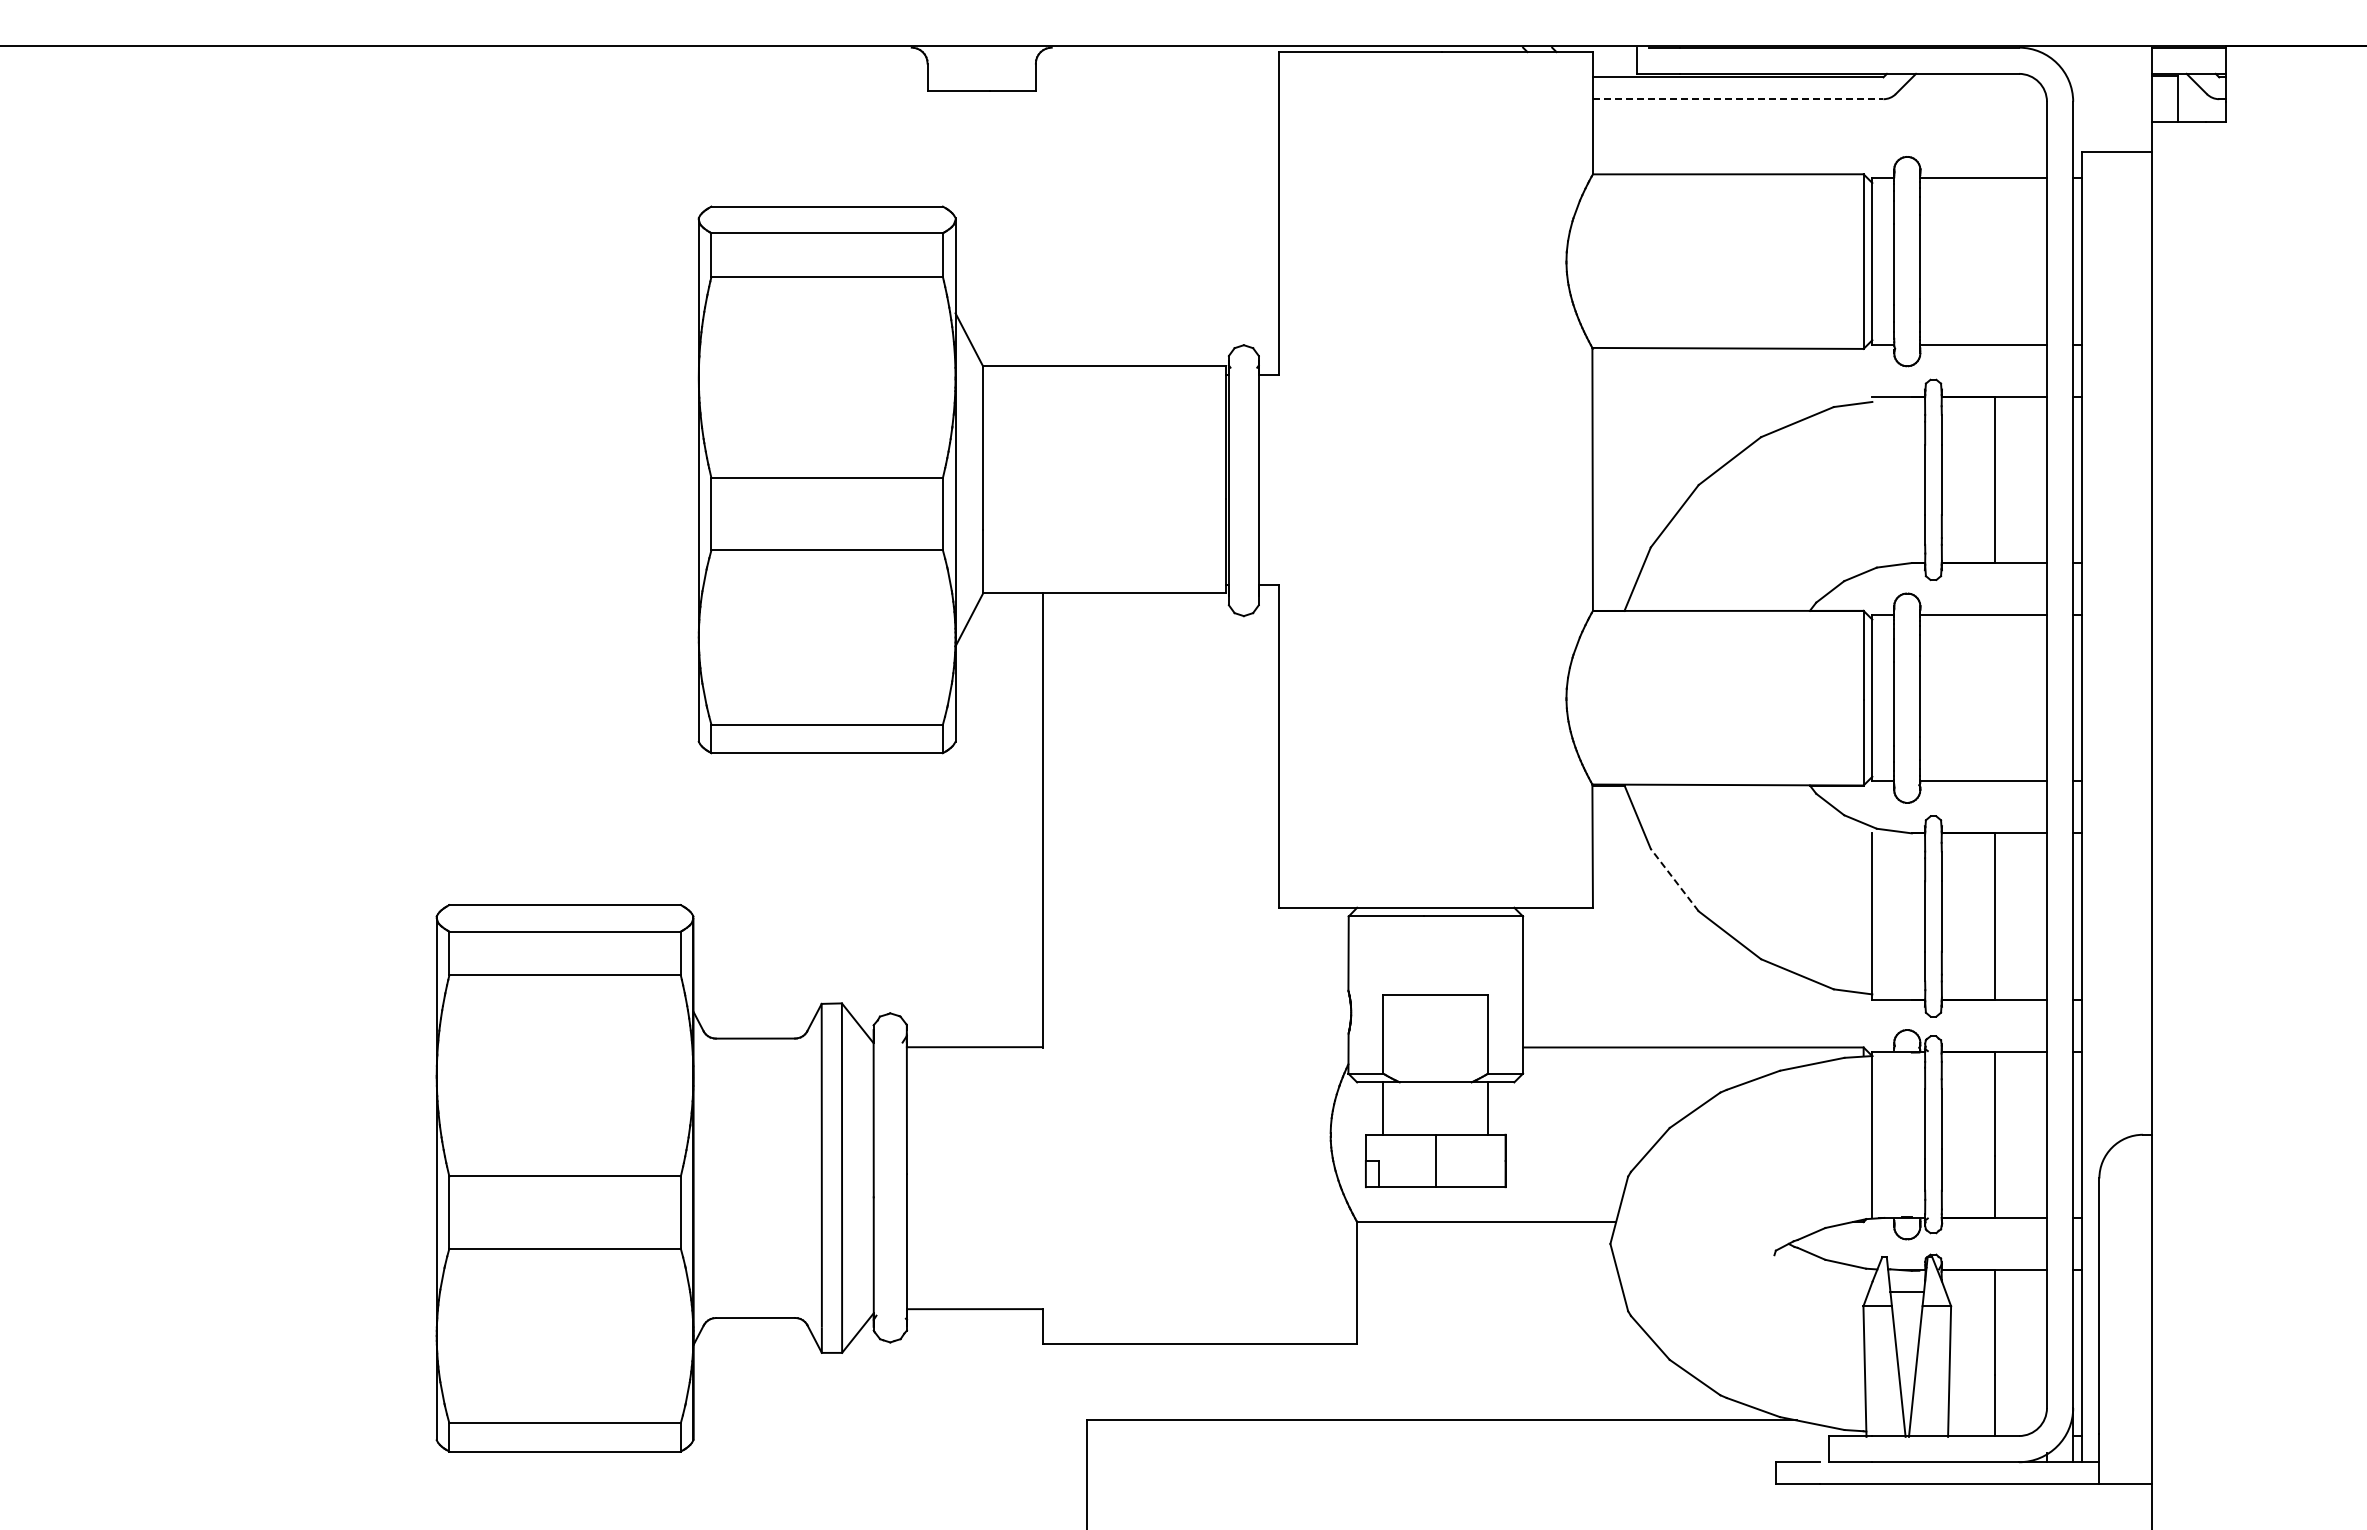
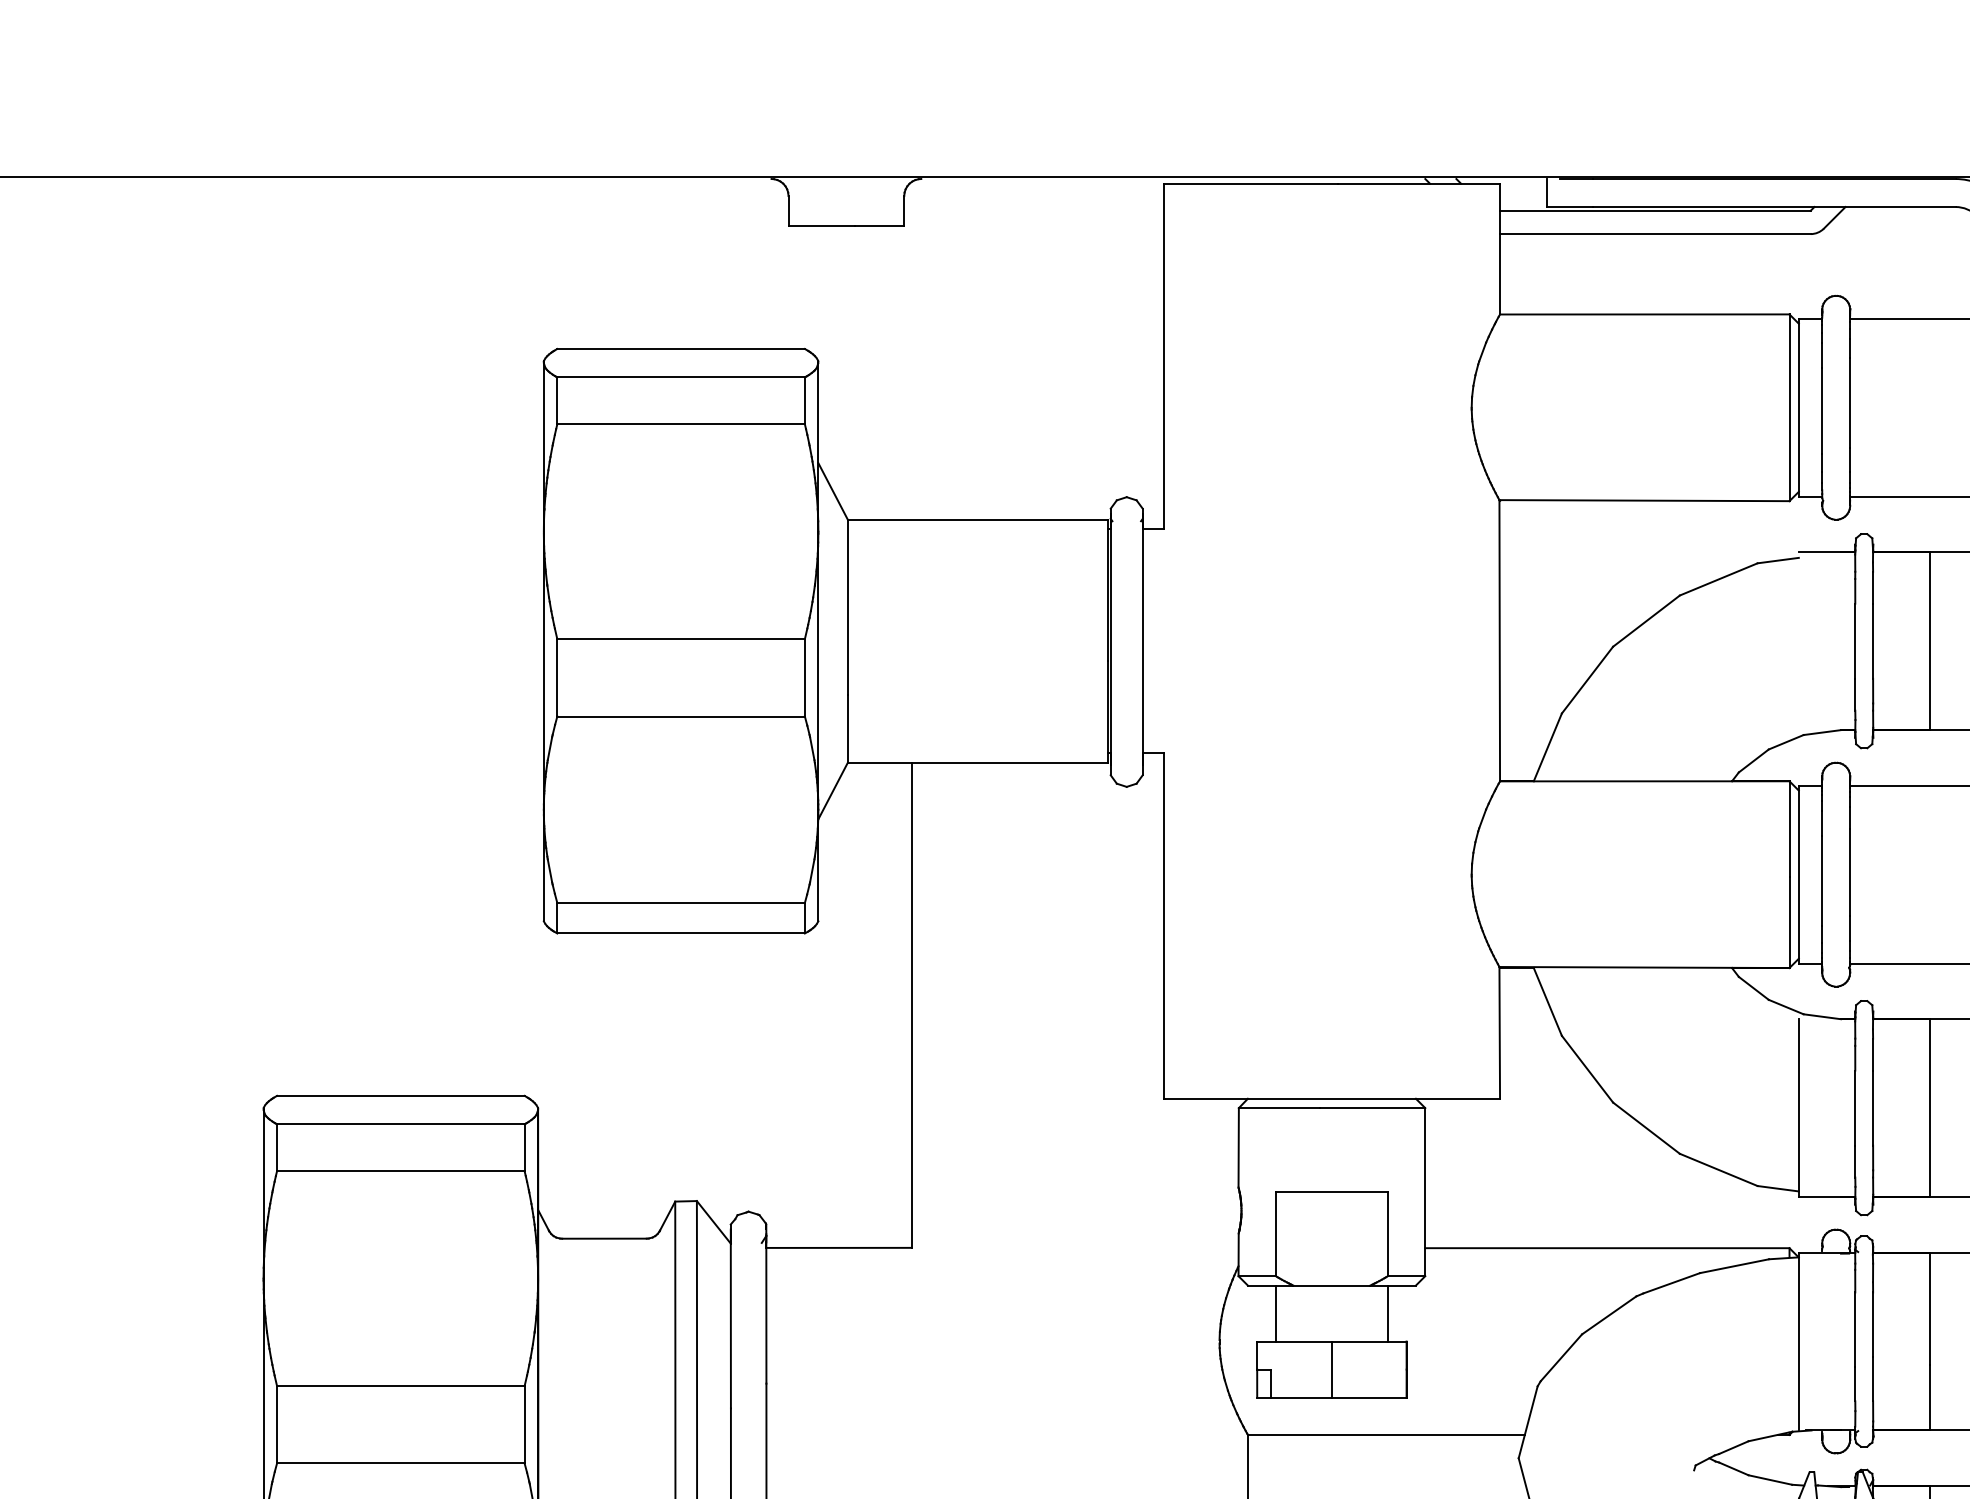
line: (1738, 99) -> (1655, 234), dashed -> solid
line: (1674, 879) -> (1587, 1068), dashed -> solid

